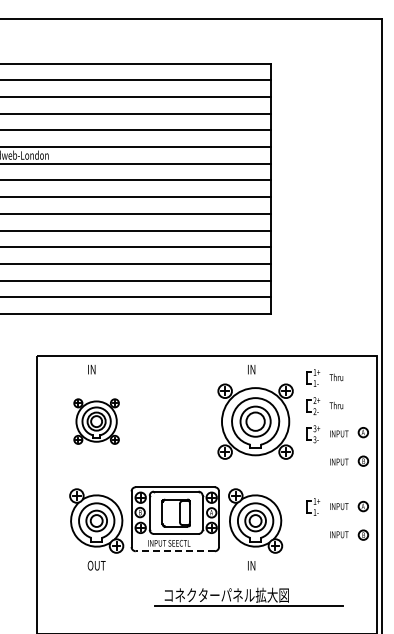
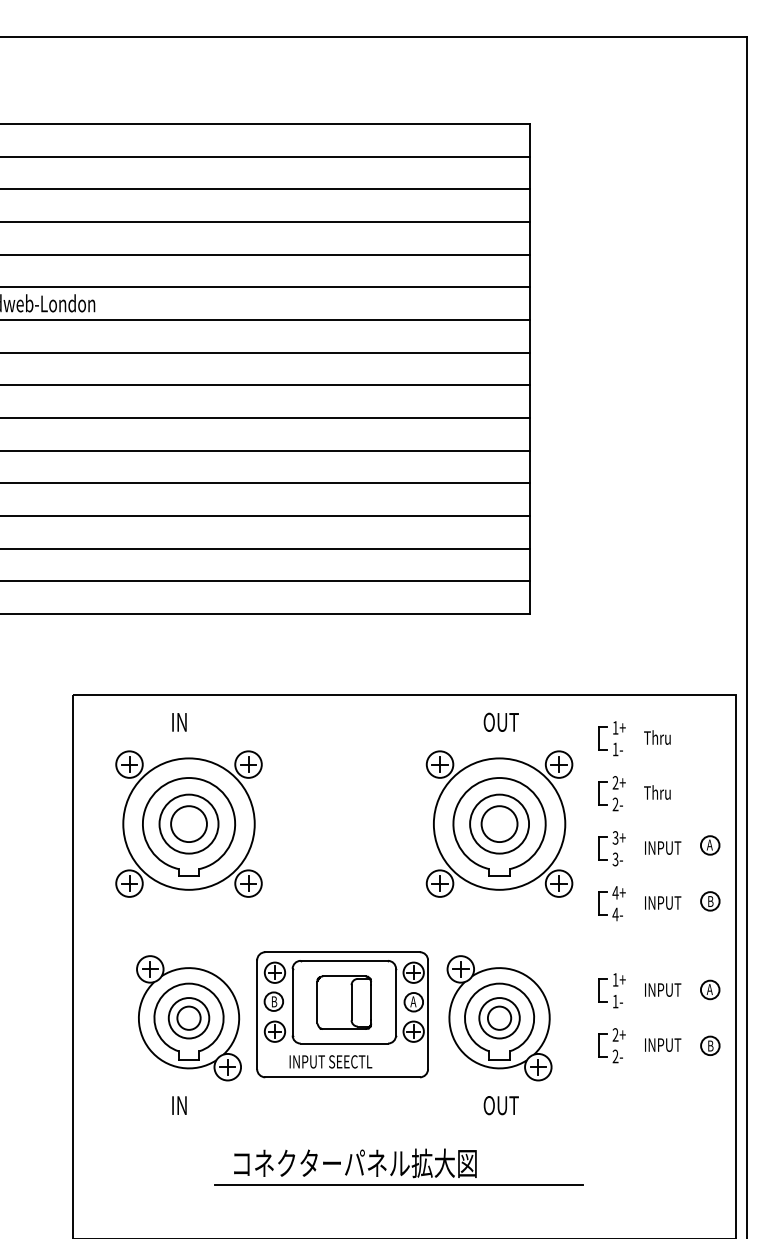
text: (256, 369) -> (501, 722), IN -> OUT
part: (96, 421) -> (188, 823), size x1.67
part: (312, 462) -> (610, 903), added
part: (313, 534) -> (612, 1044), added
line: (175, 551) -> (342, 1077), dashed -> solid
text: (96, 565) -> (188, 1105), OUT -> IN
text: (256, 565) -> (501, 1105), IN -> OUT
part: (248, 596) -> (397, 1165), moved

